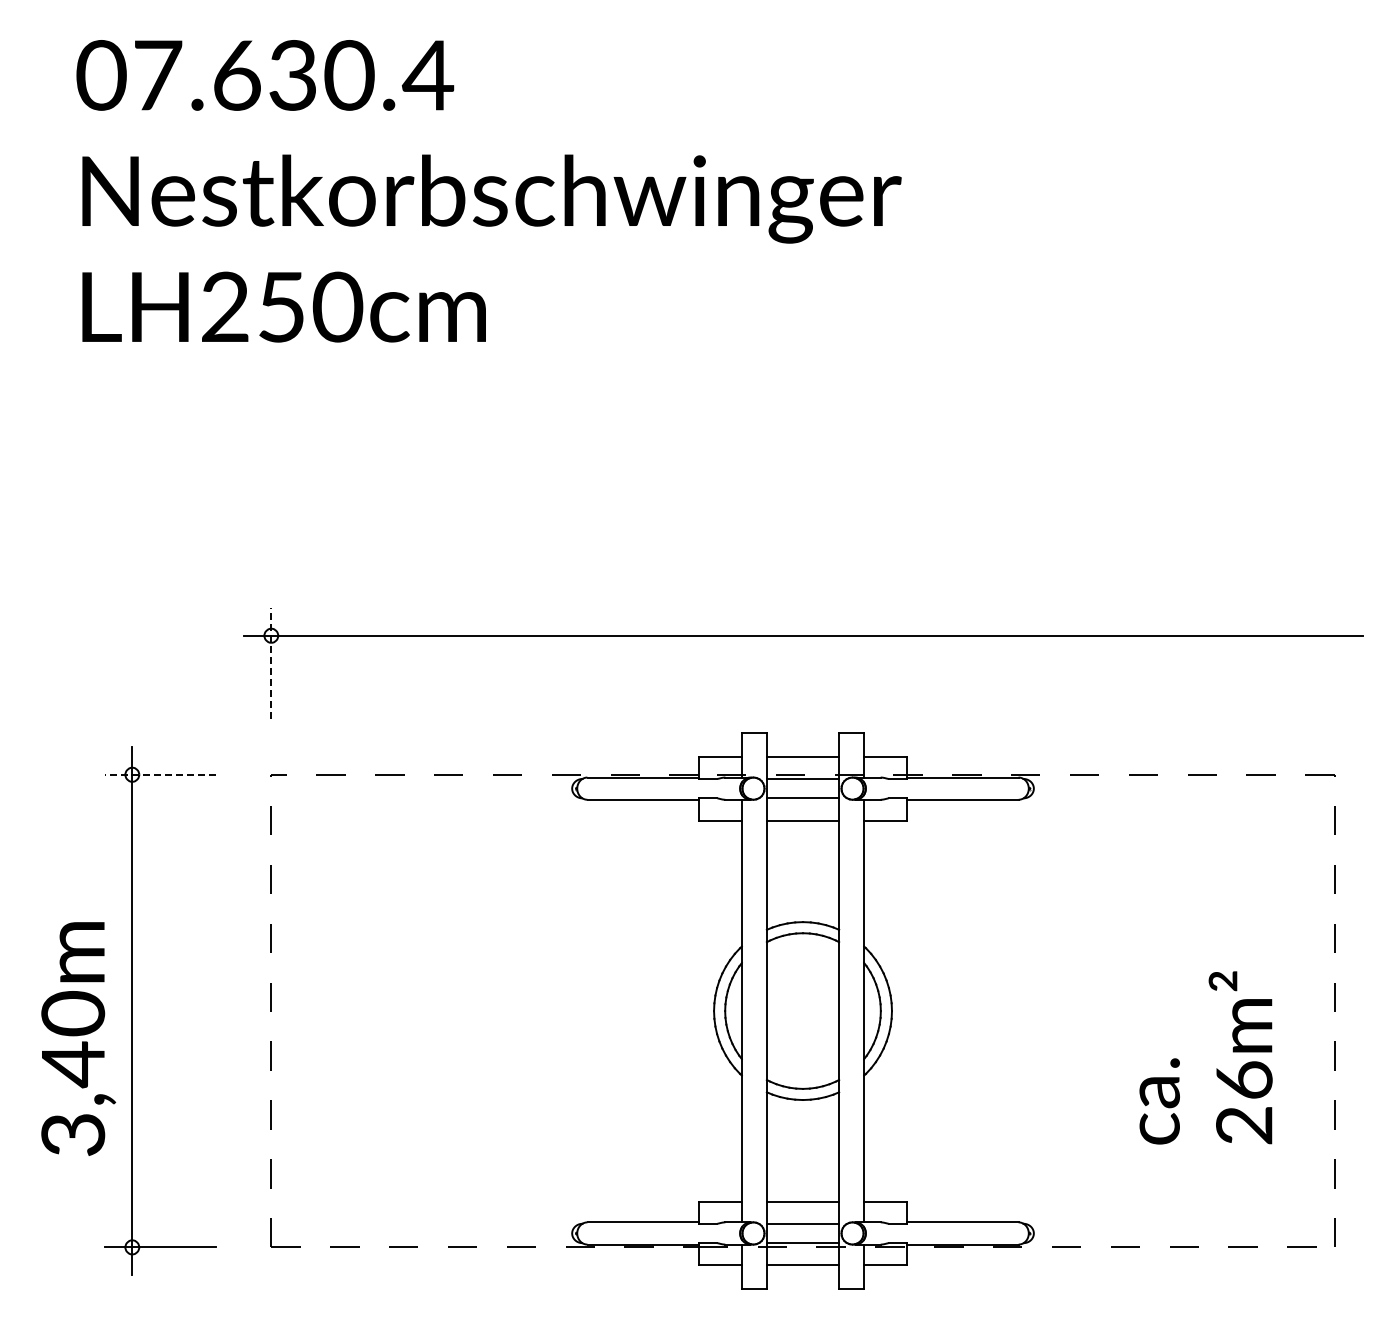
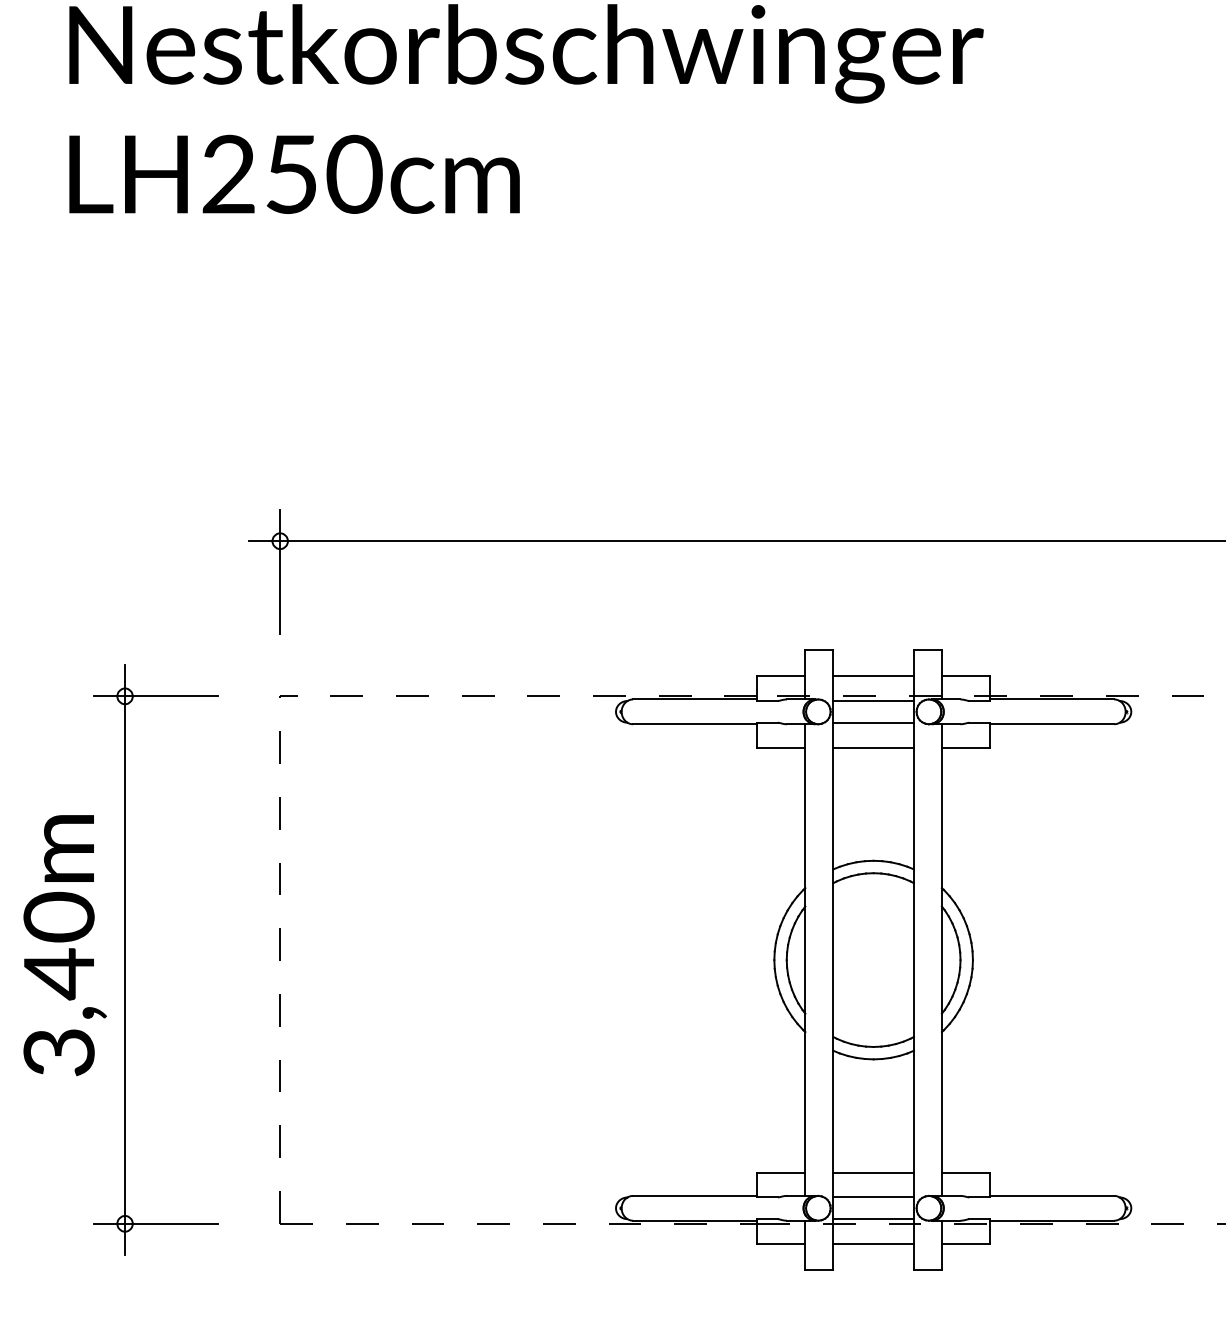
line: (271, 663) -> (280, 572), dashed -> solid
line: (160, 774) -> (156, 696), dashed -> solid
text: (78, 1038) -> (65, 944), moved

